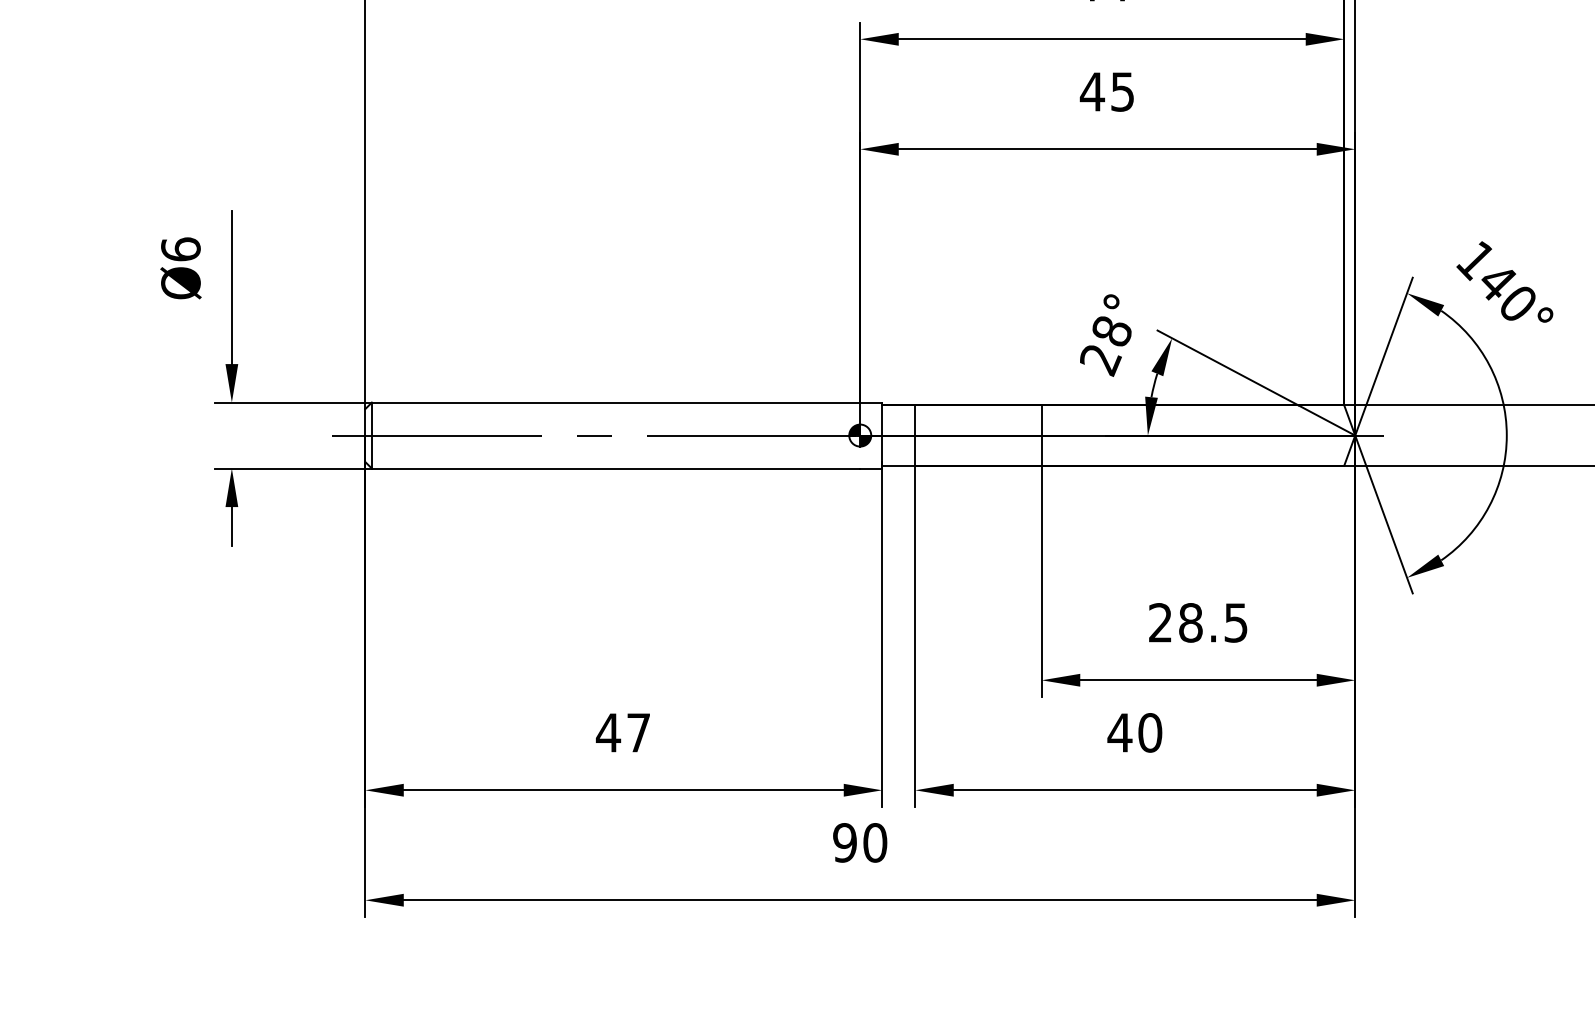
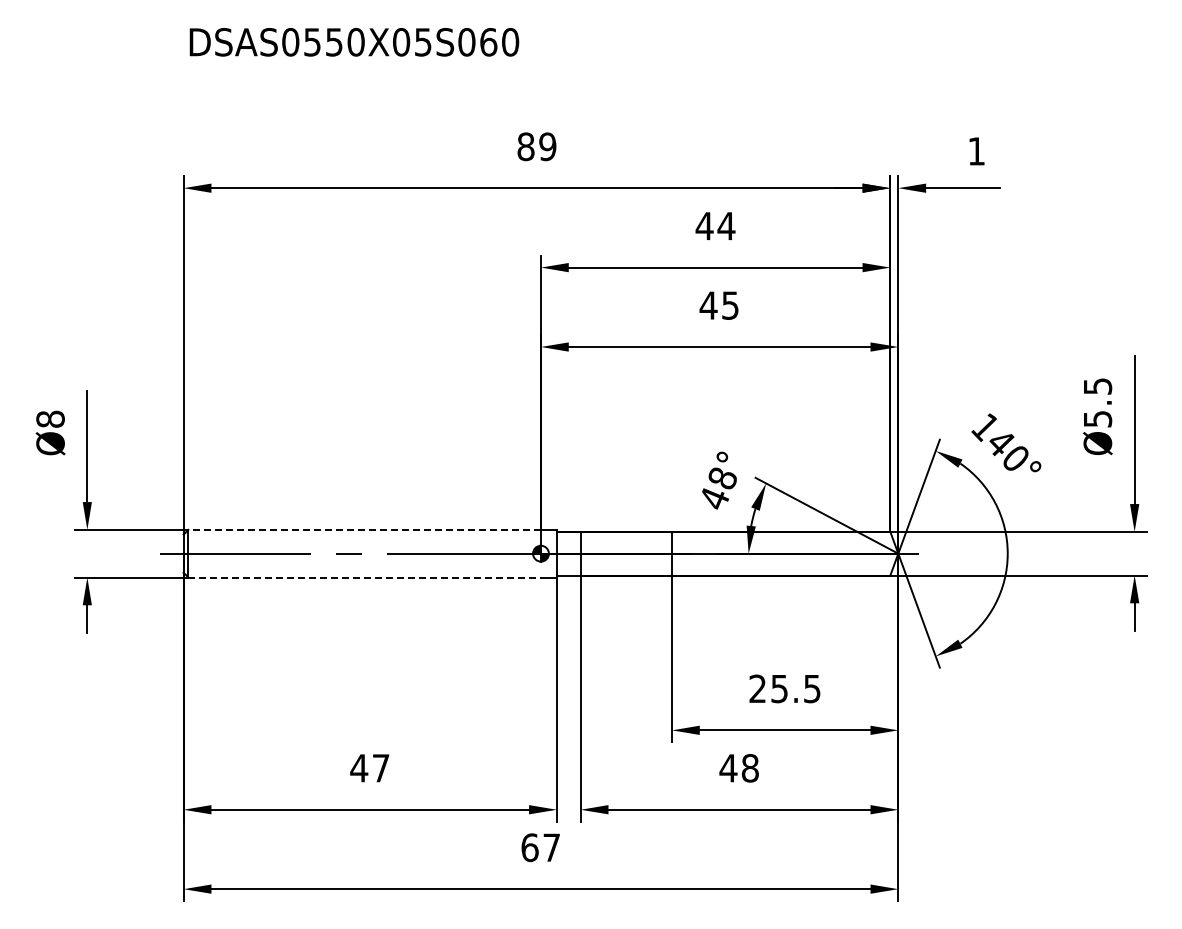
text: (180, 248) -> (50, 418), Ø6 -> Ø8
text: (1100, 360) -> (714, 499), 28° -> 48°
line: (615, 402) -> (364, 529), solid -> dashed
line: (617, 468) -> (365, 577), solid -> dashed
text: (1190, 622) -> (779, 688), 28.5 -> 25.5
text: (1149, 733) -> (749, 768), 40 -> 48
text: (859, 842) -> (540, 847), 90 -> 67

